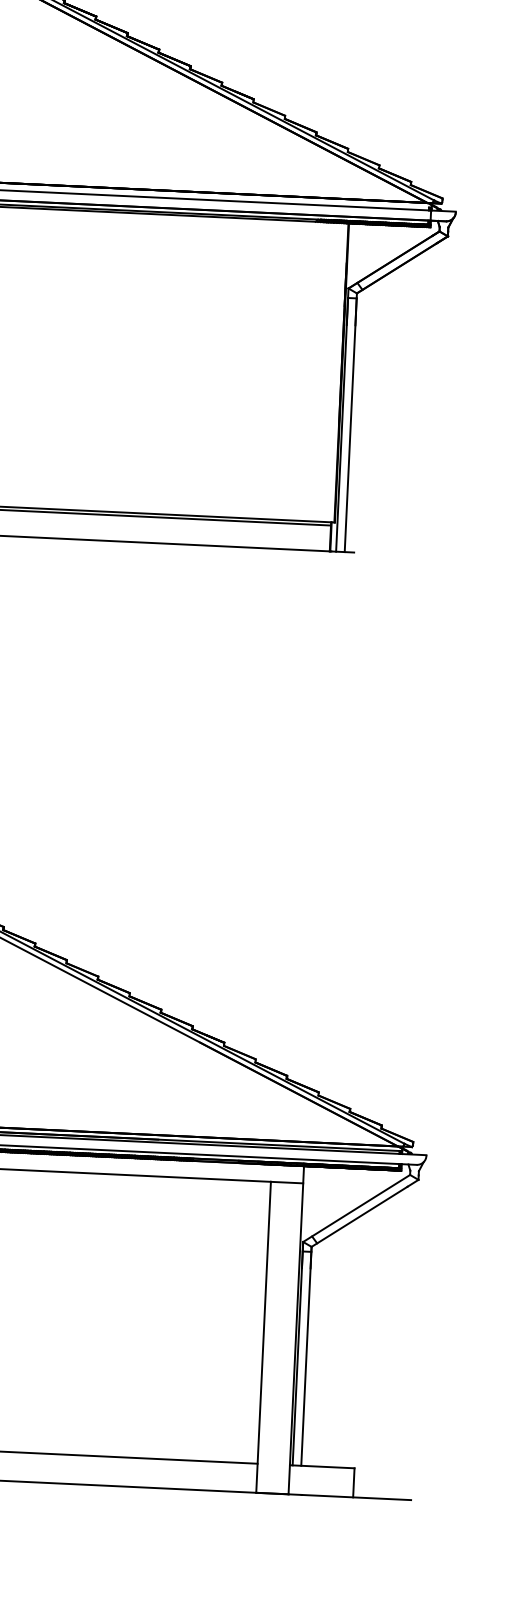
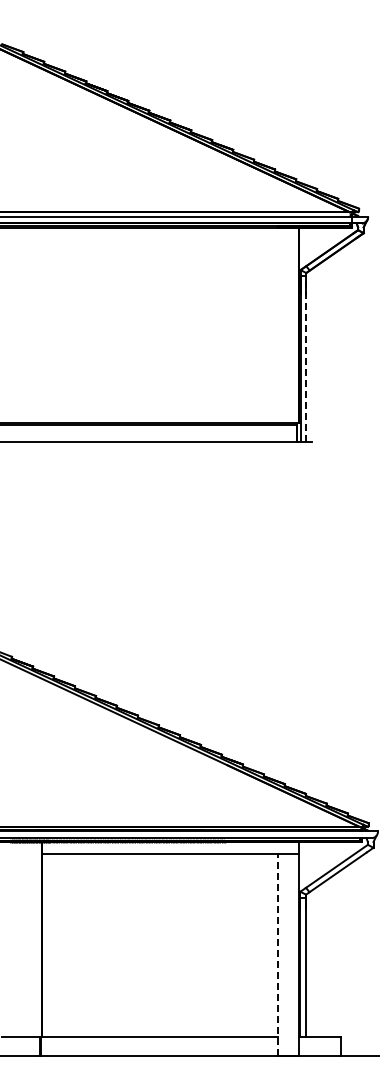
line: (351, 426) -> (306, 359), solid -> dashed
line: (263, 1336) -> (277, 954), solid -> dashed

